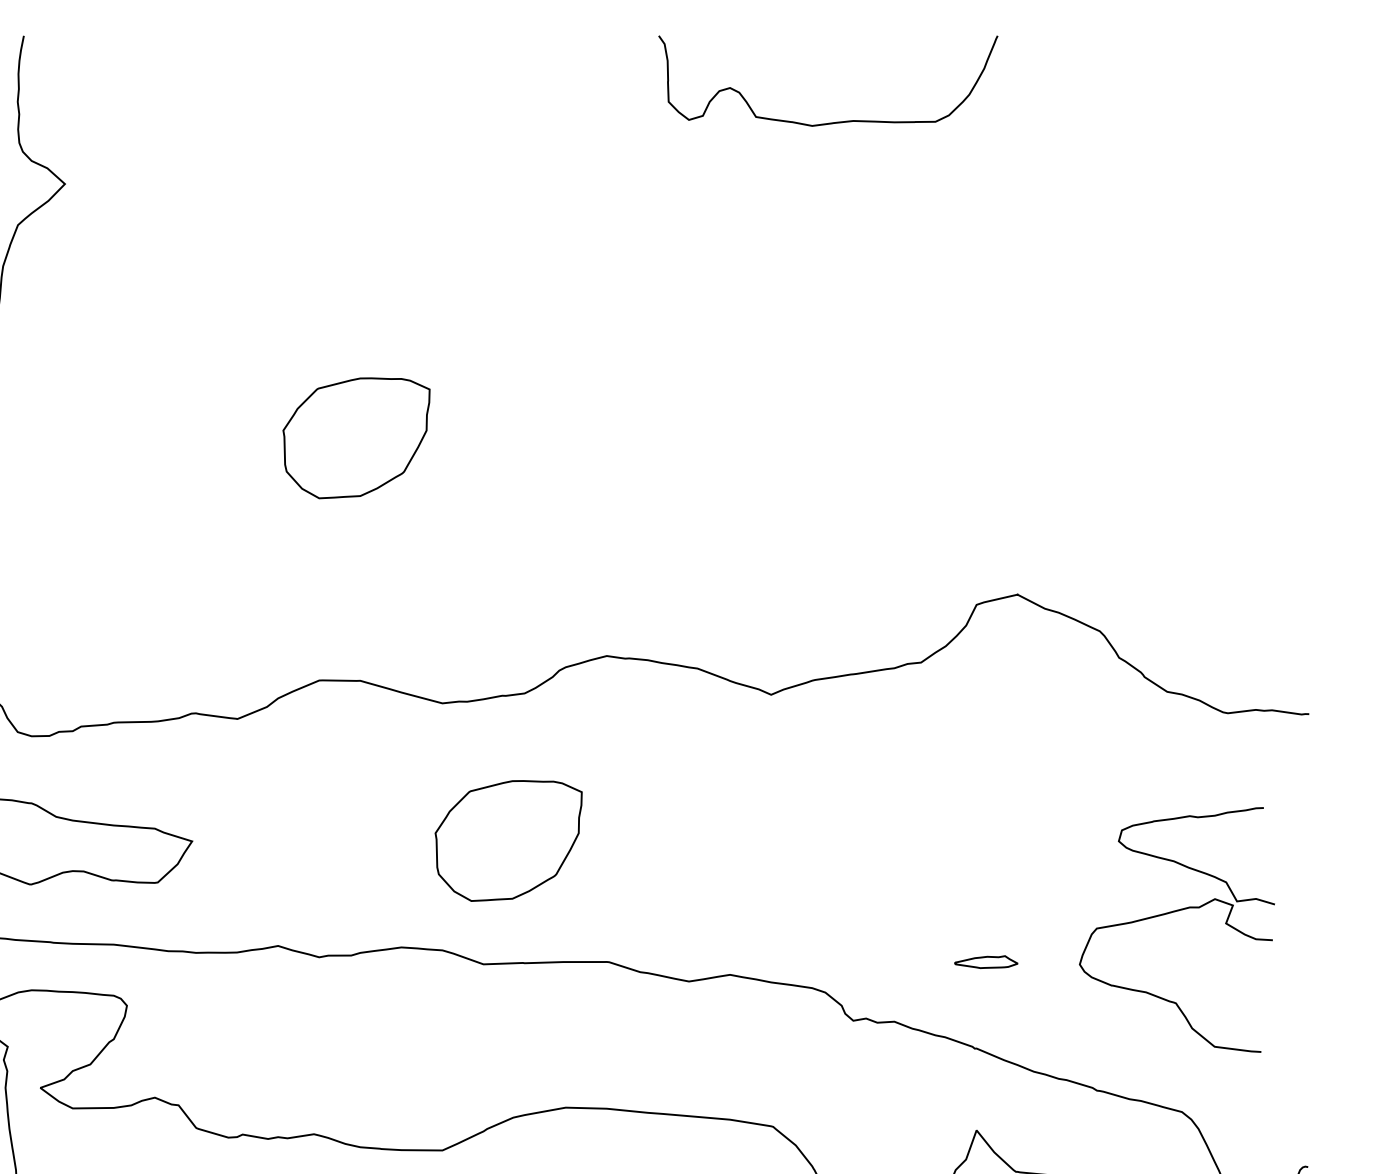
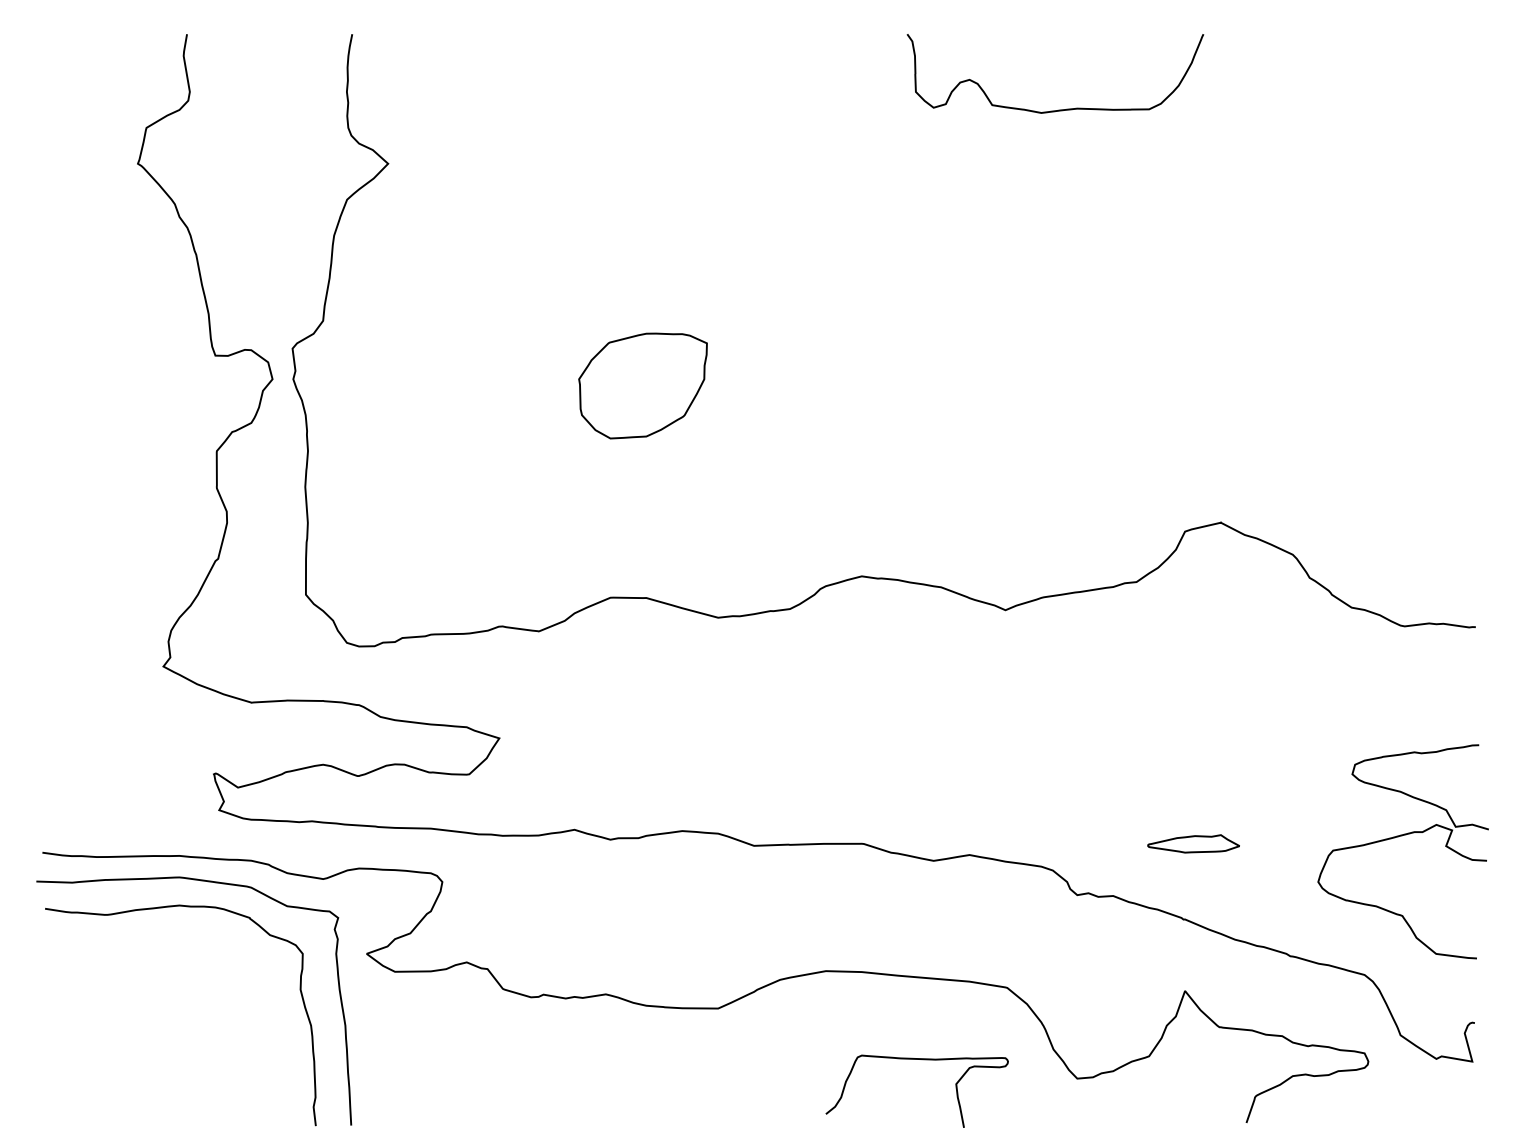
part: (508, 840) -> (775, 737), removed
part: (1171, 913) -> (1398, 837), moved
part: (986, 961) -> (1193, 843), size x1.67

